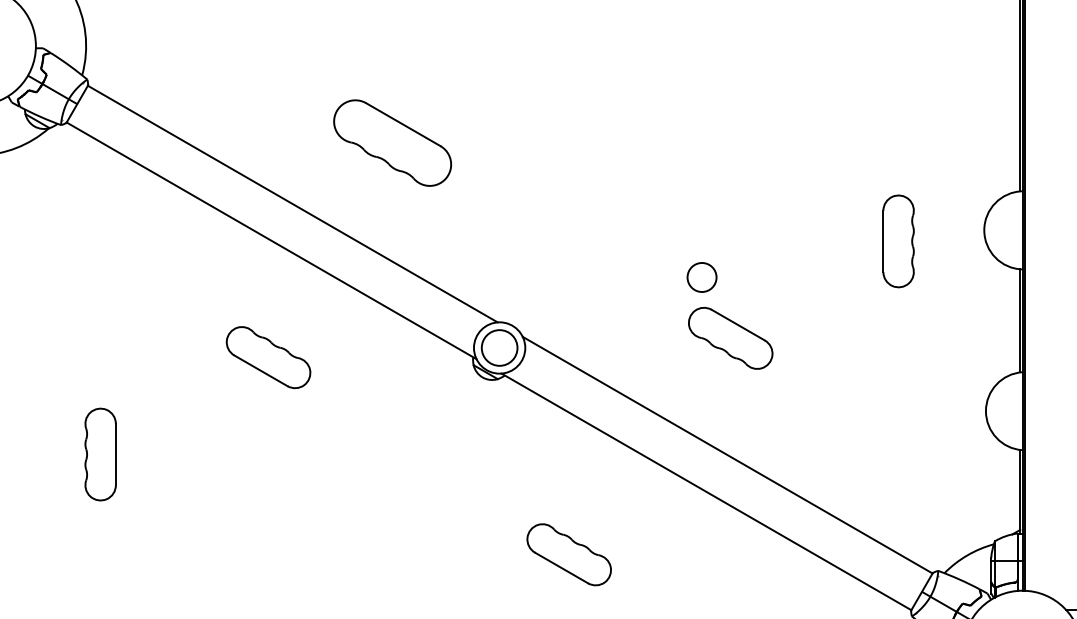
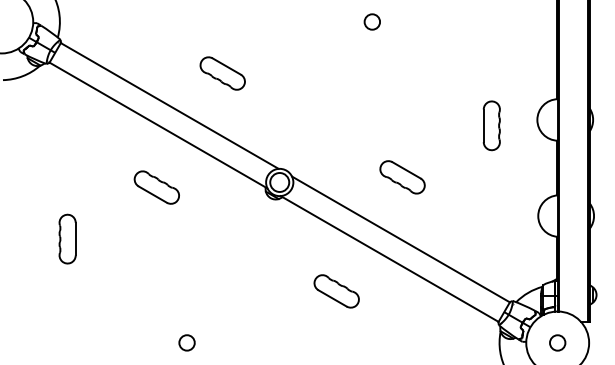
part: (391, 142) -> (222, 73), size x0.71
circle: (700, 276) -> (371, 21), moved
part: (568, 554) -> (336, 291), moved

